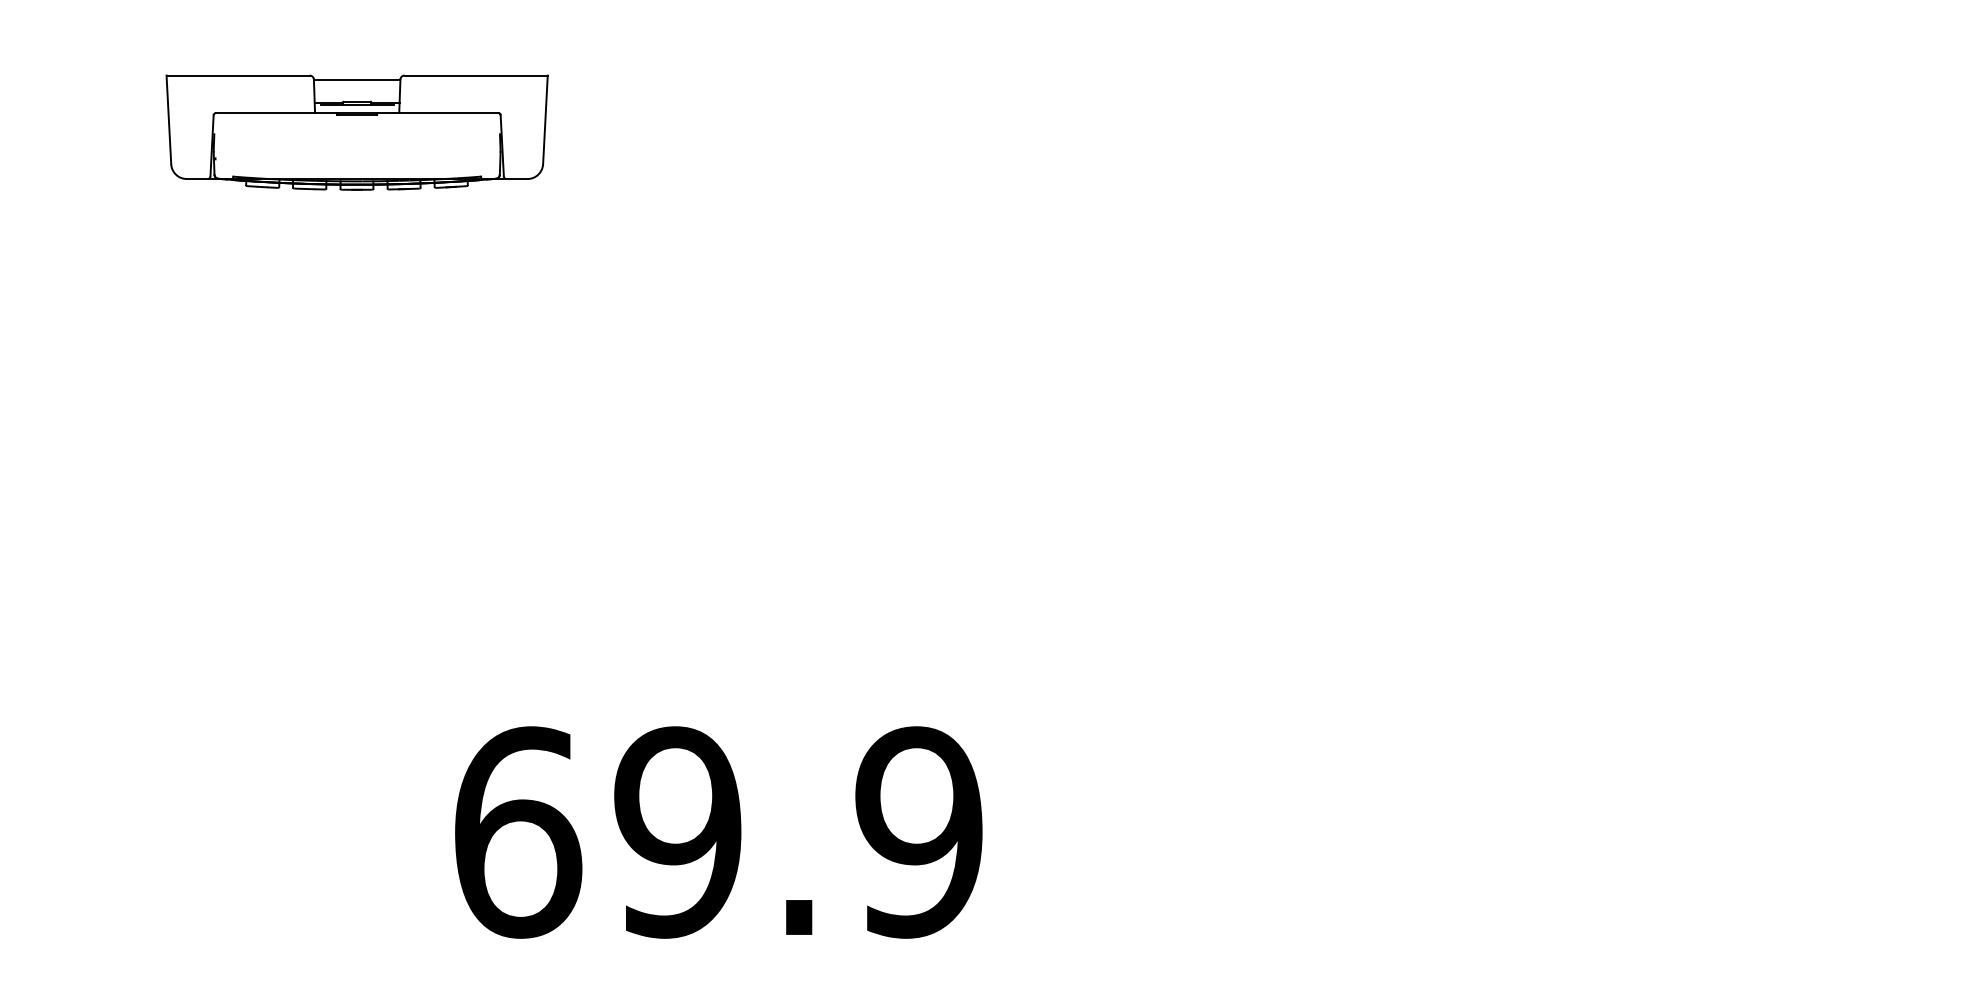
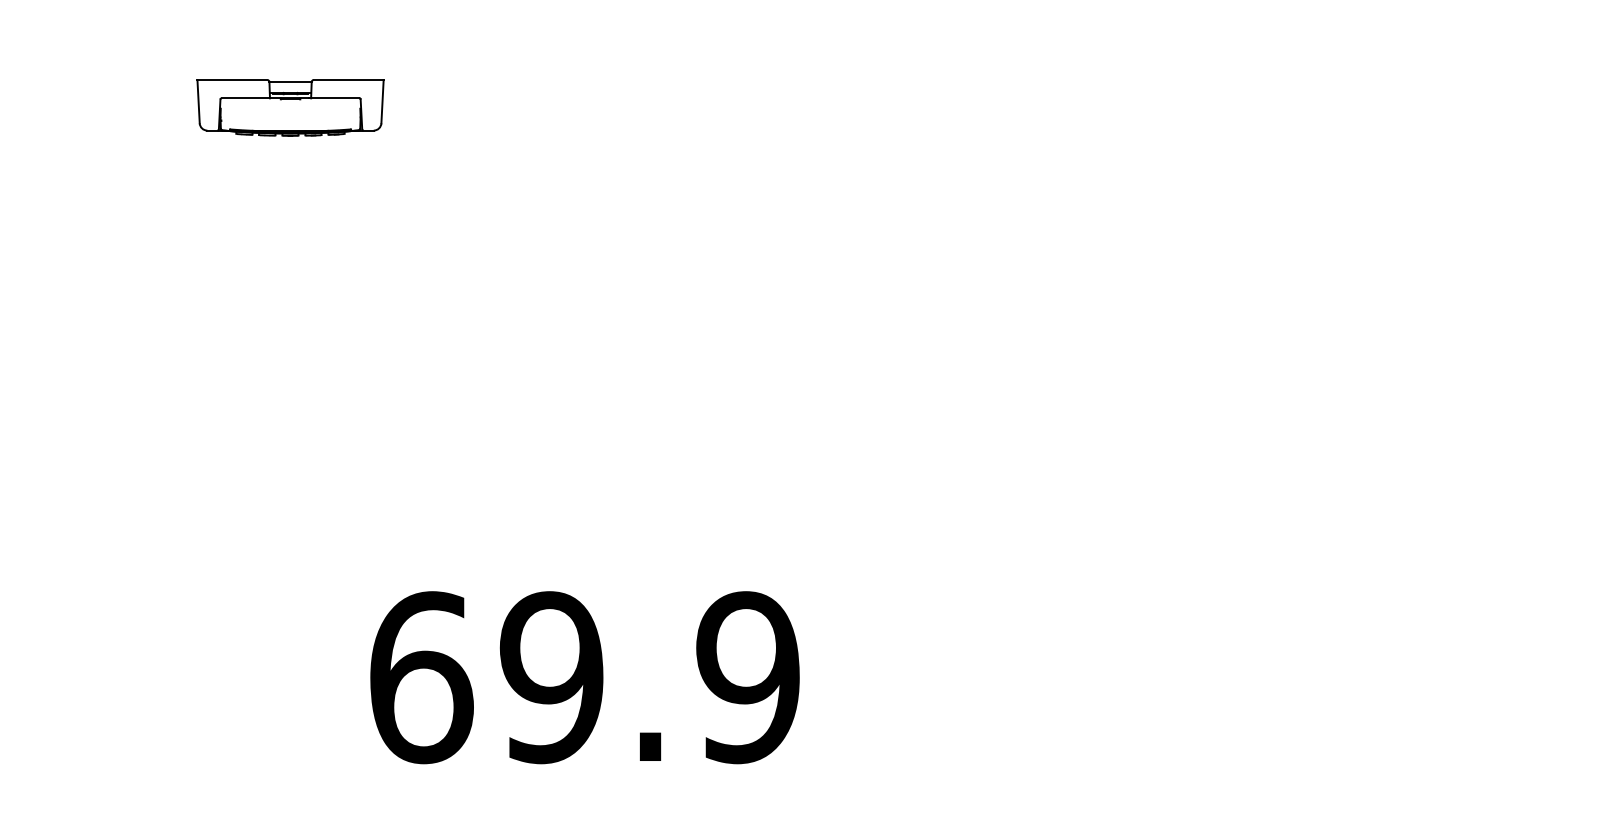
part: (357, 132) -> (290, 107), size x0.6

